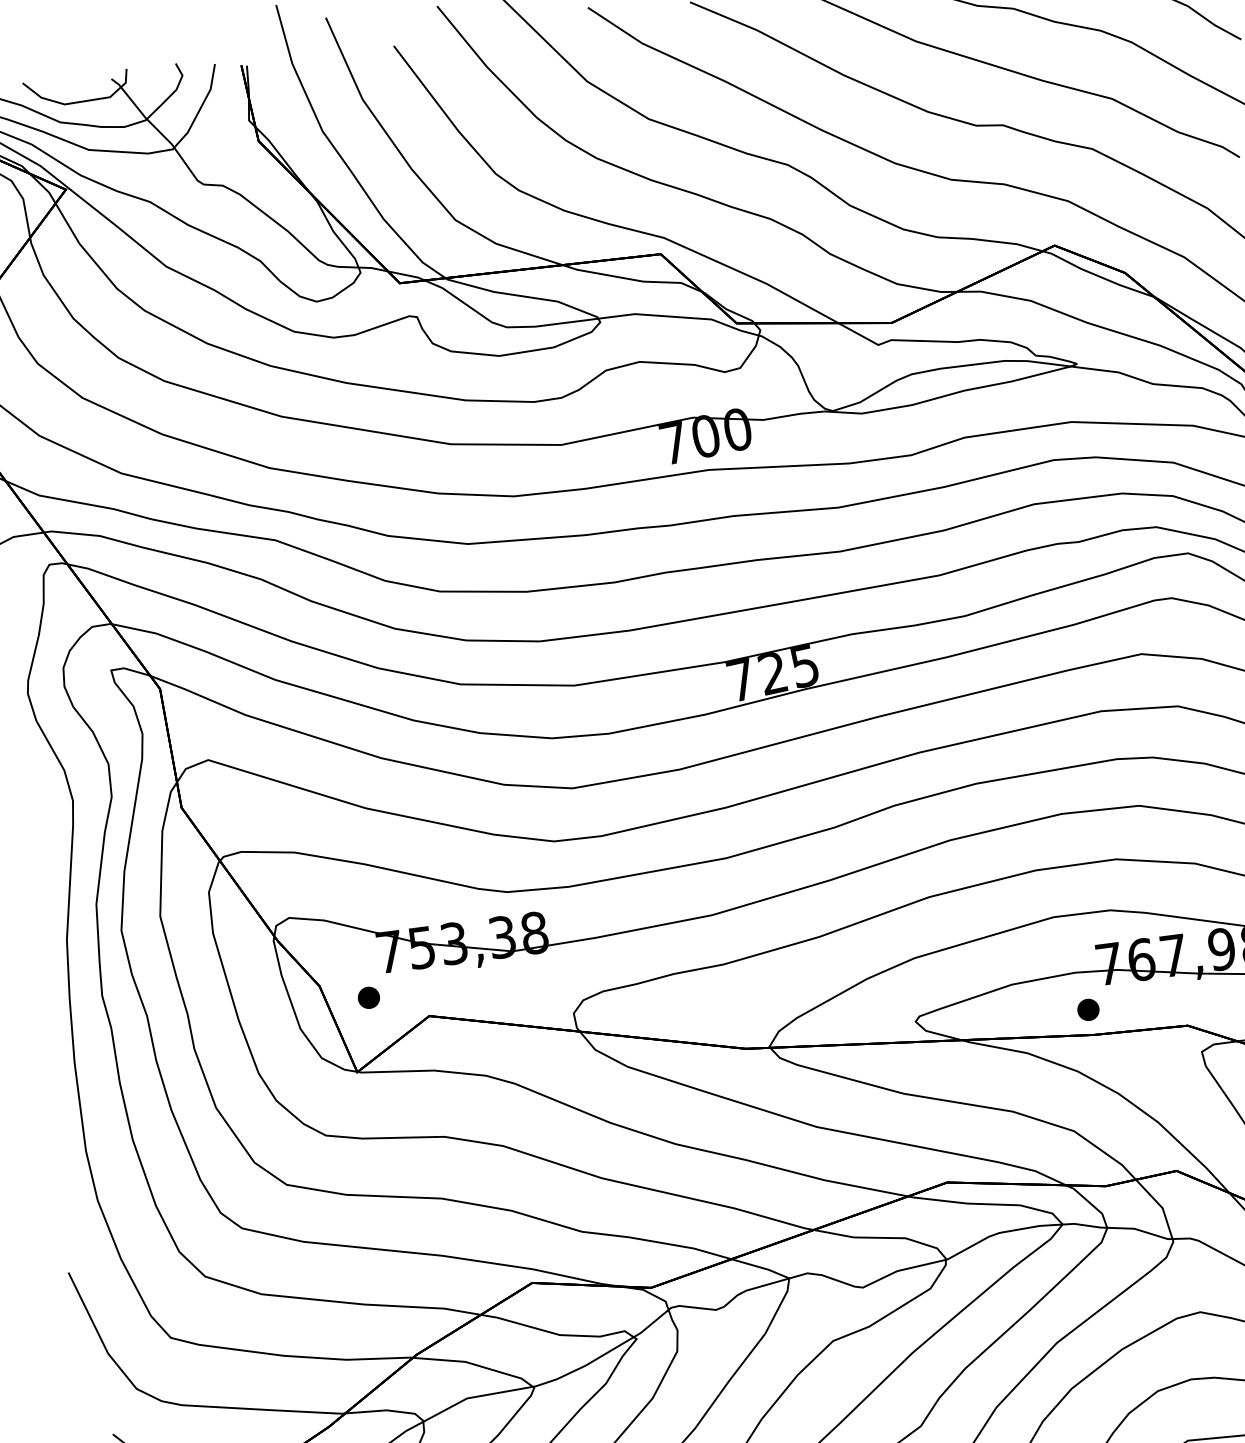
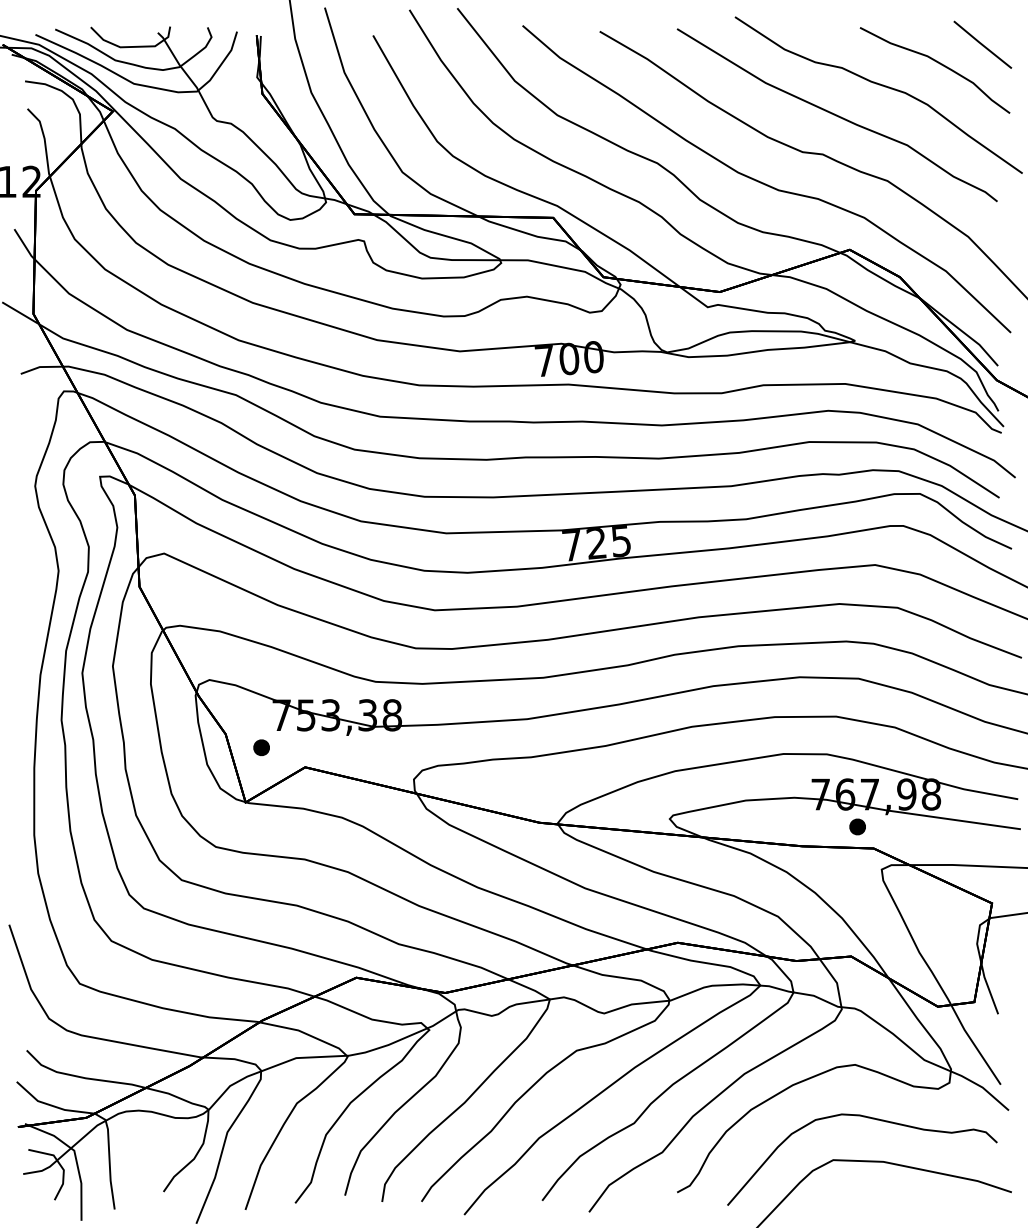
part: (1088, 1009) -> (857, 826), moved

